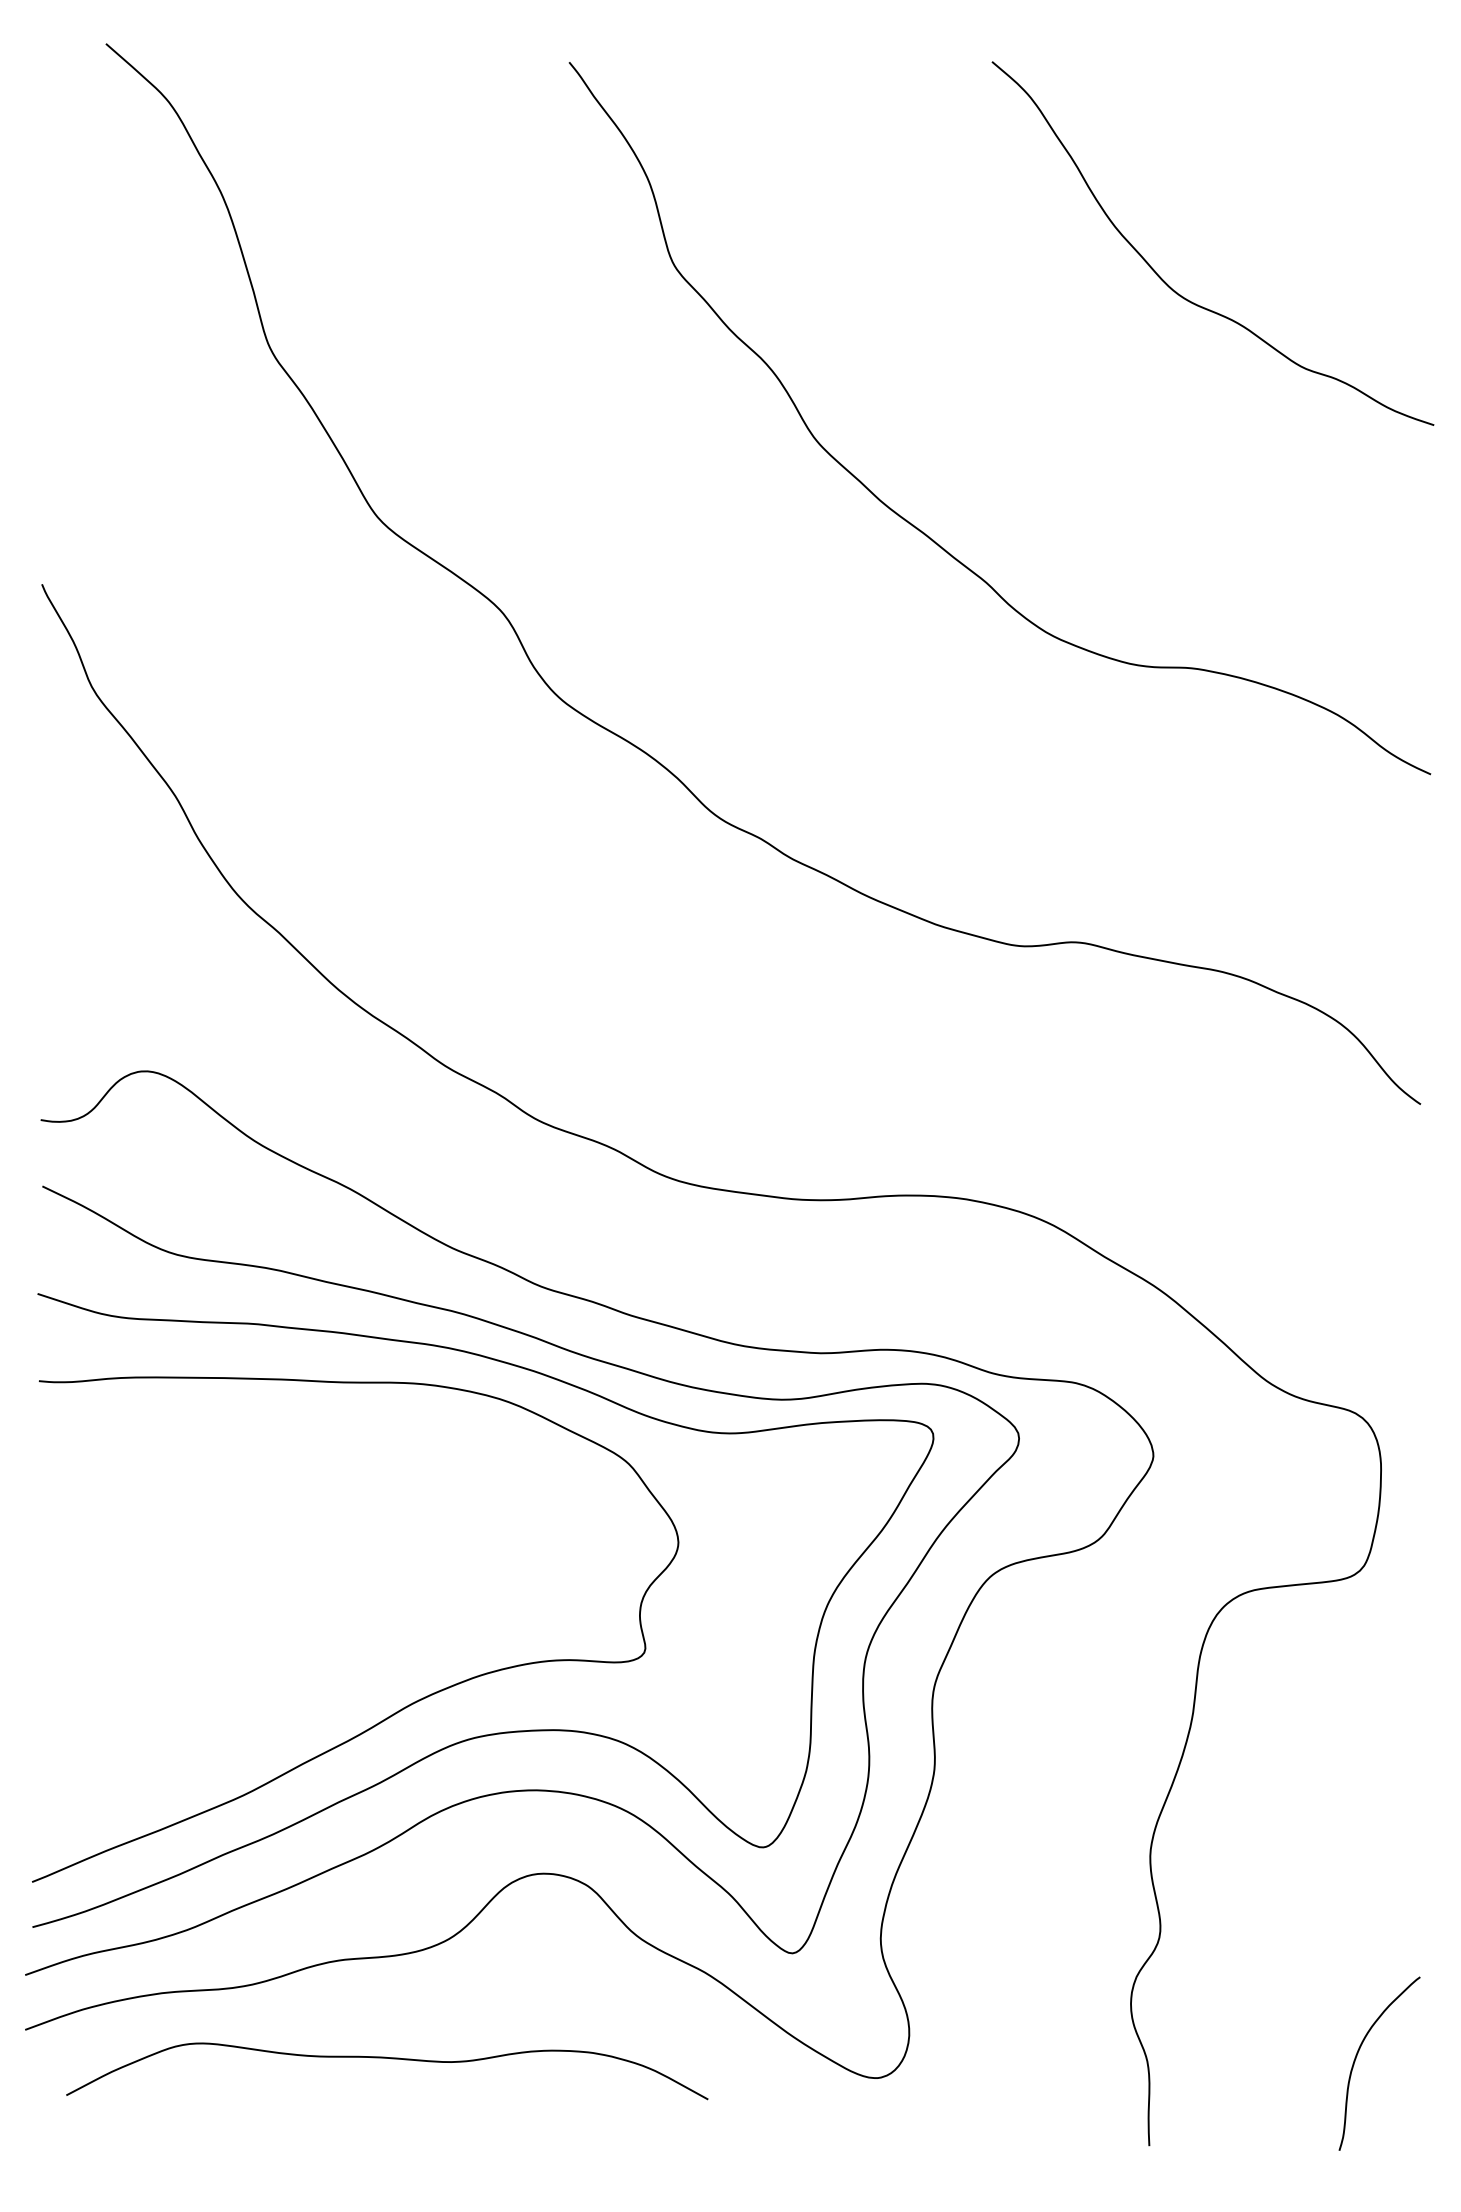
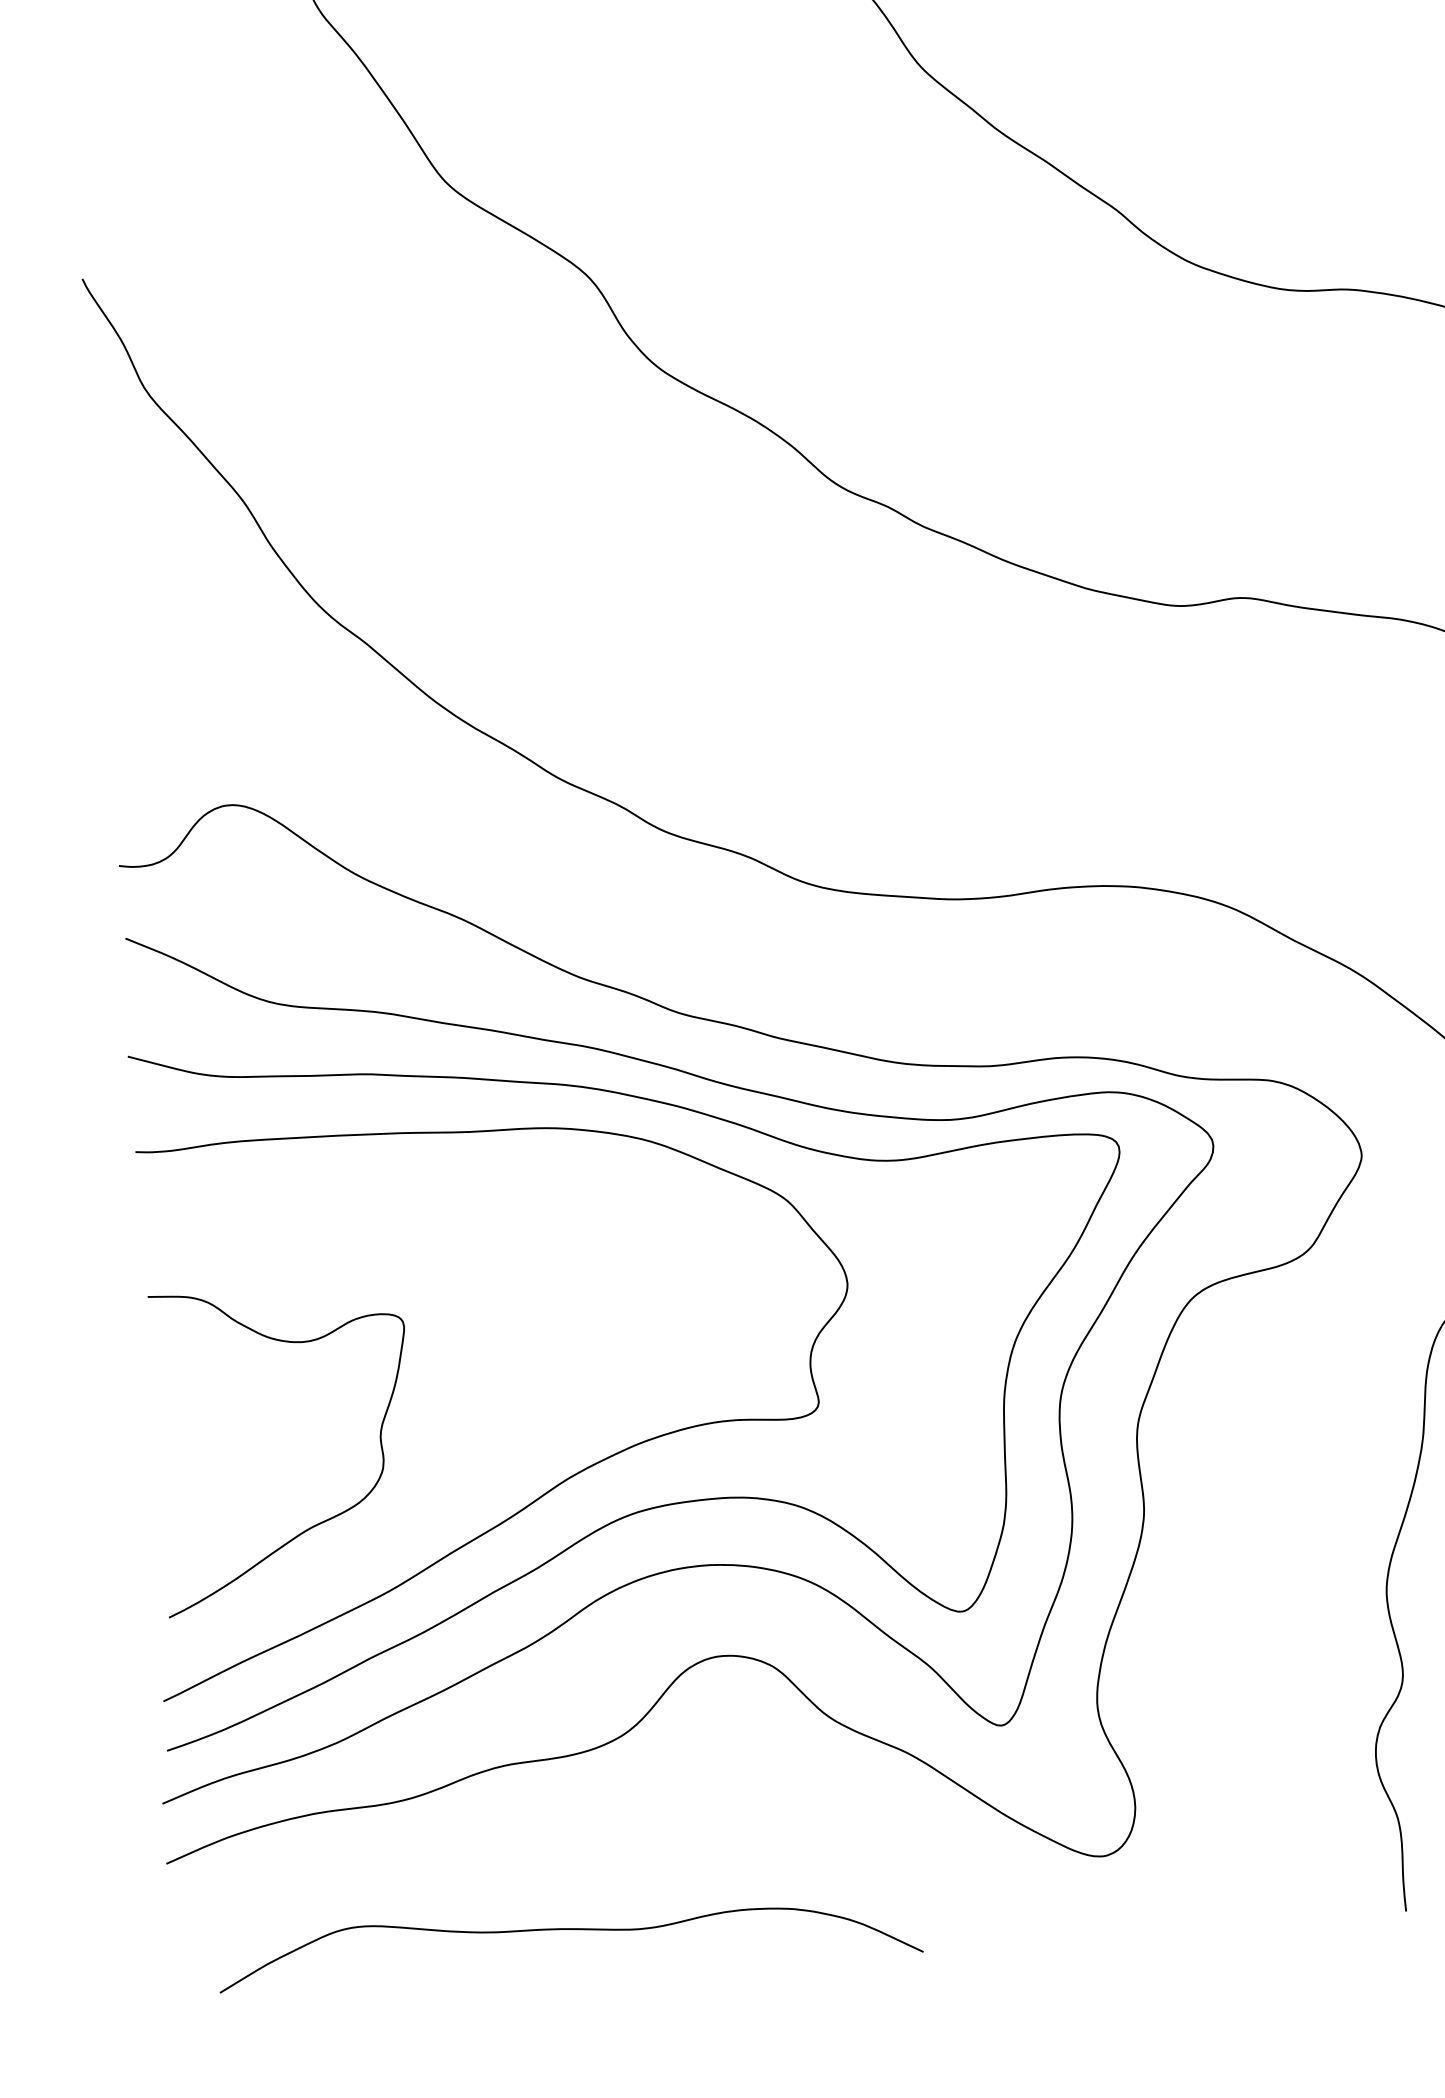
curve: (184, 1728) -> (319, 1522), added
curve: (391, 2059) -> (573, 1930), moved

